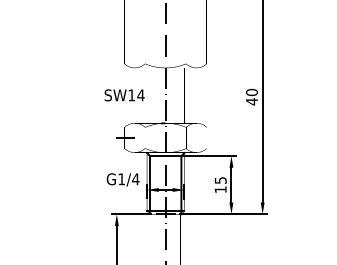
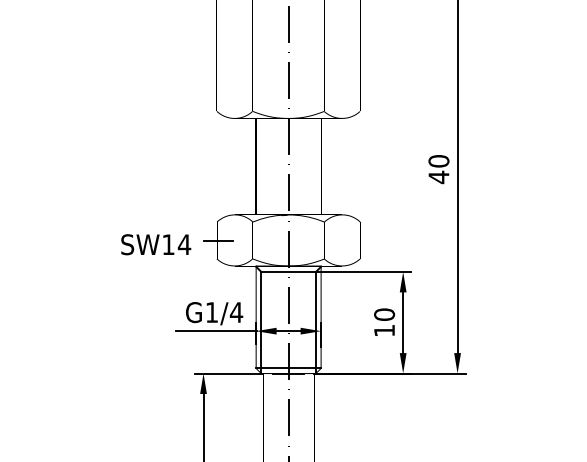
text: (124, 95) -> (155, 244), moved
text: (220, 180) -> (384, 314), 15 -> 10
line: (123, 190) -> (215, 332), added

